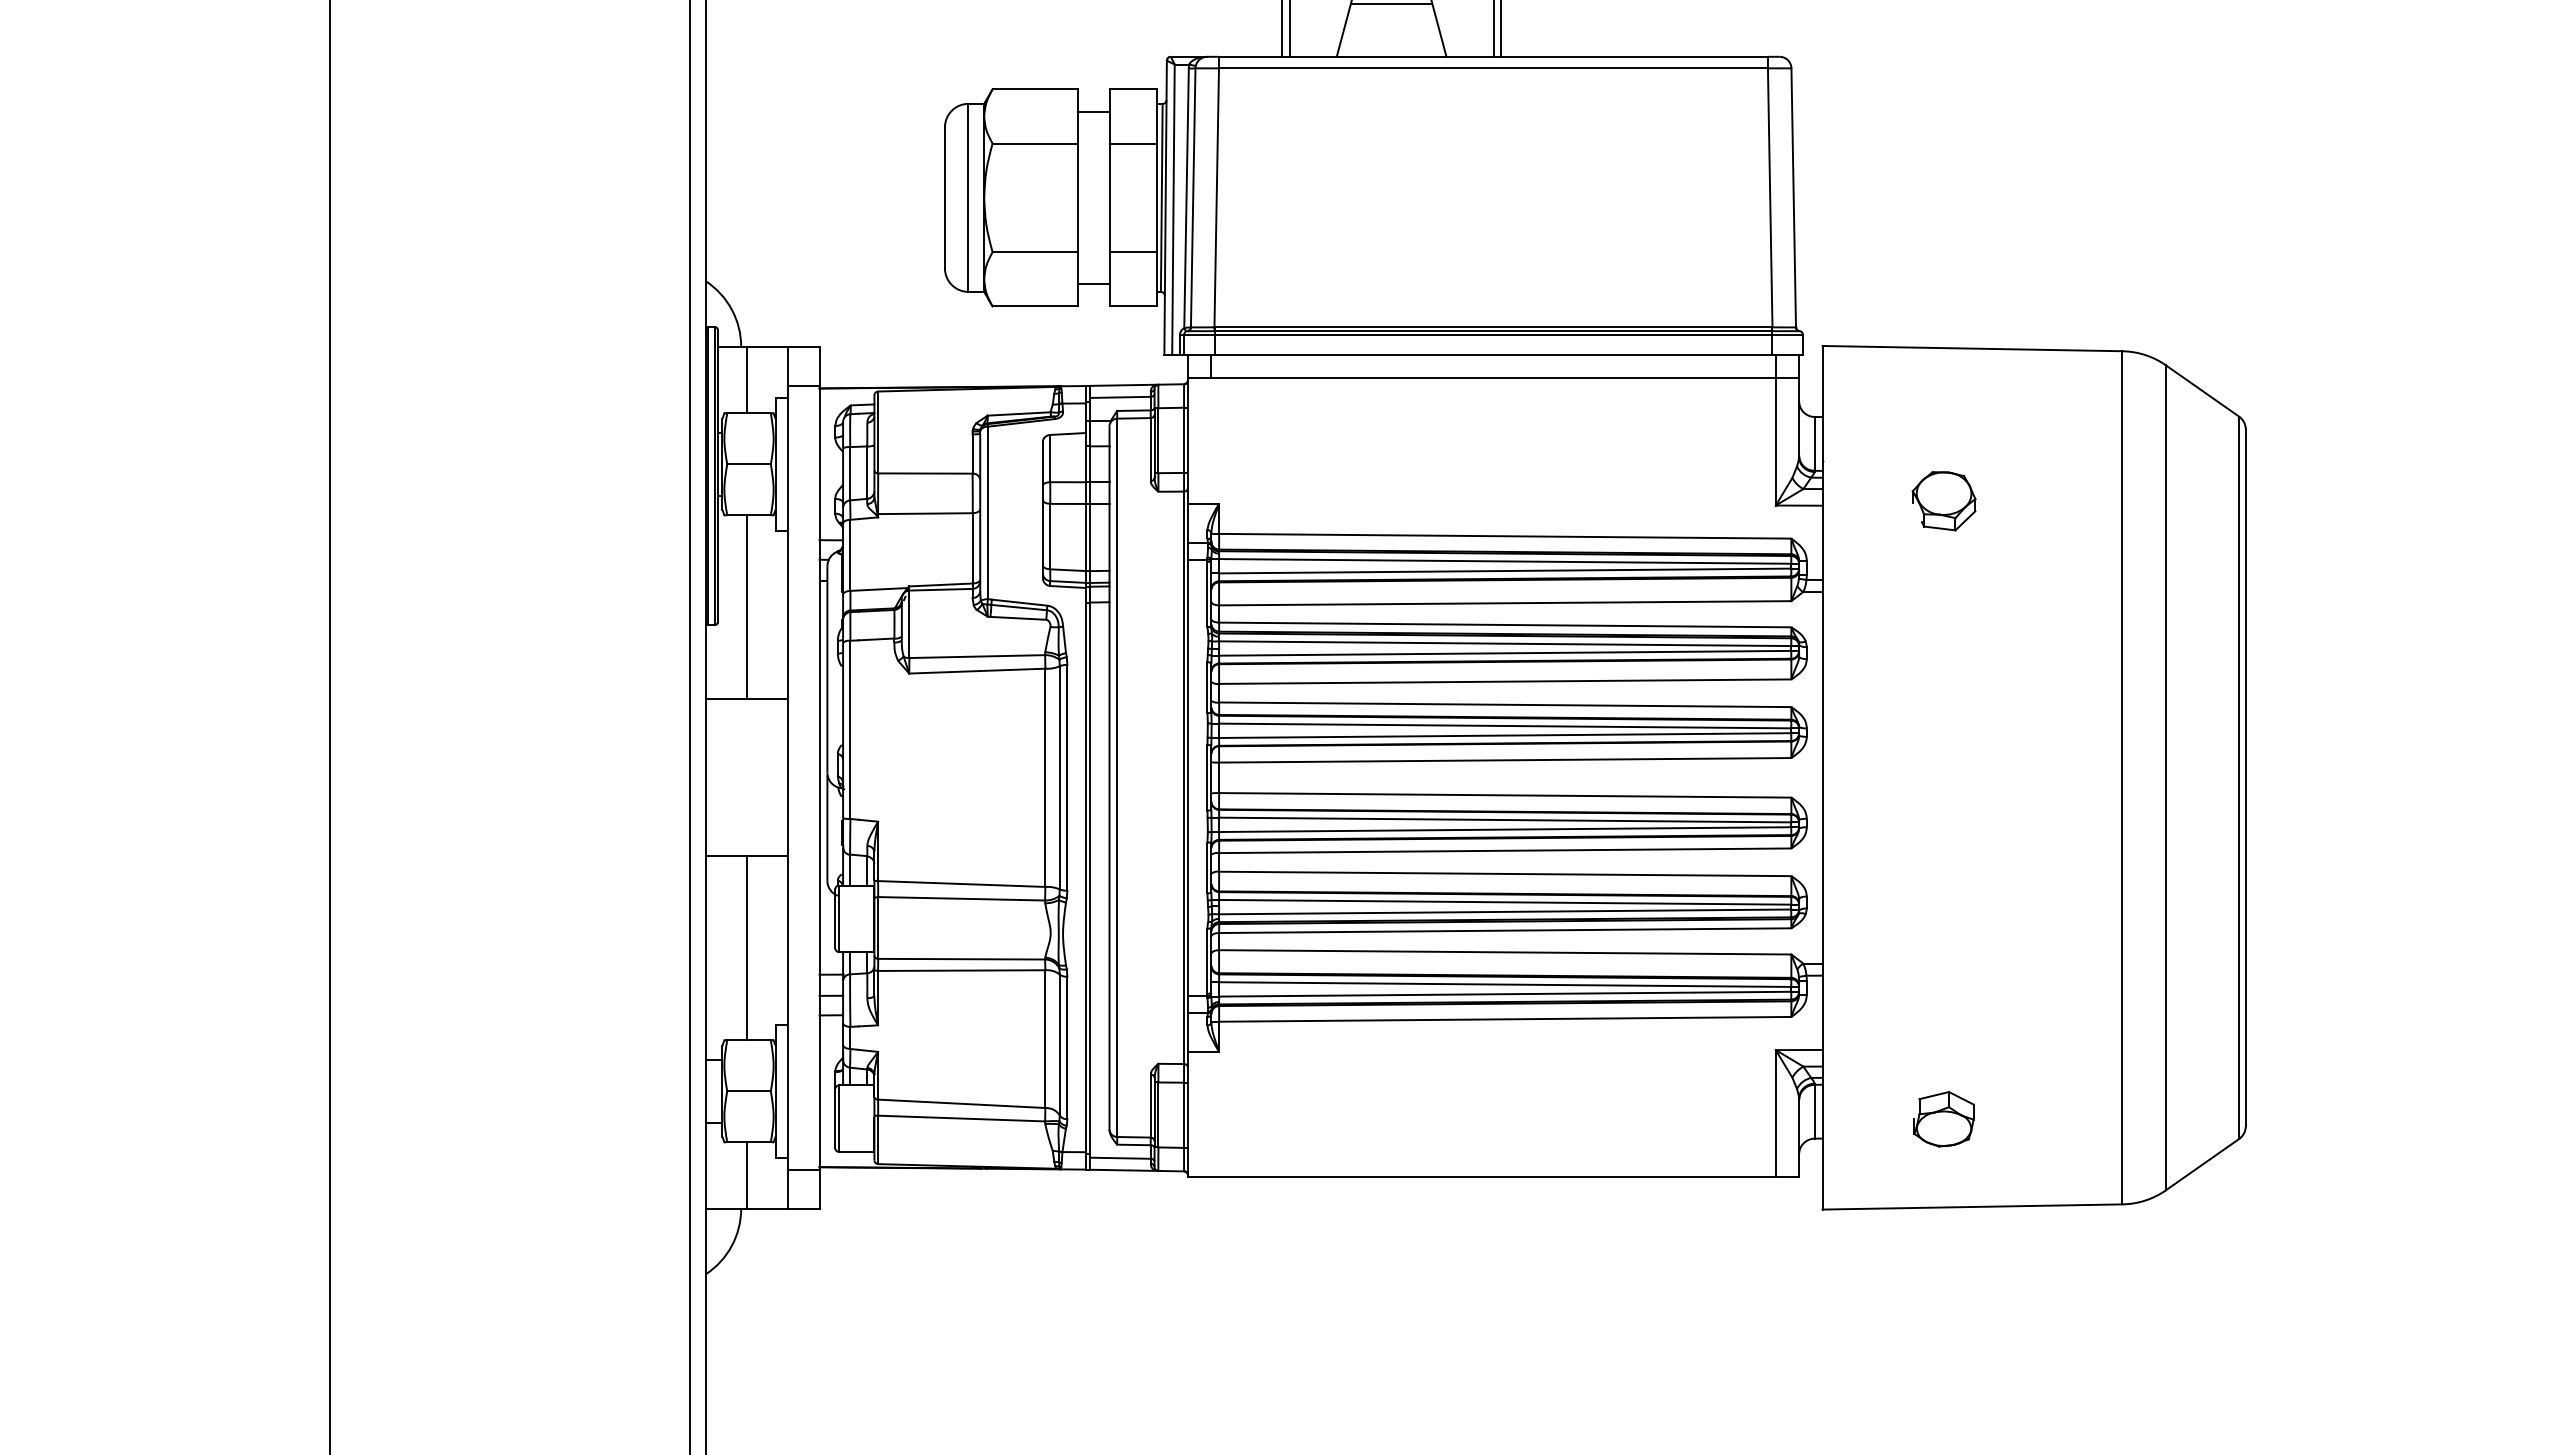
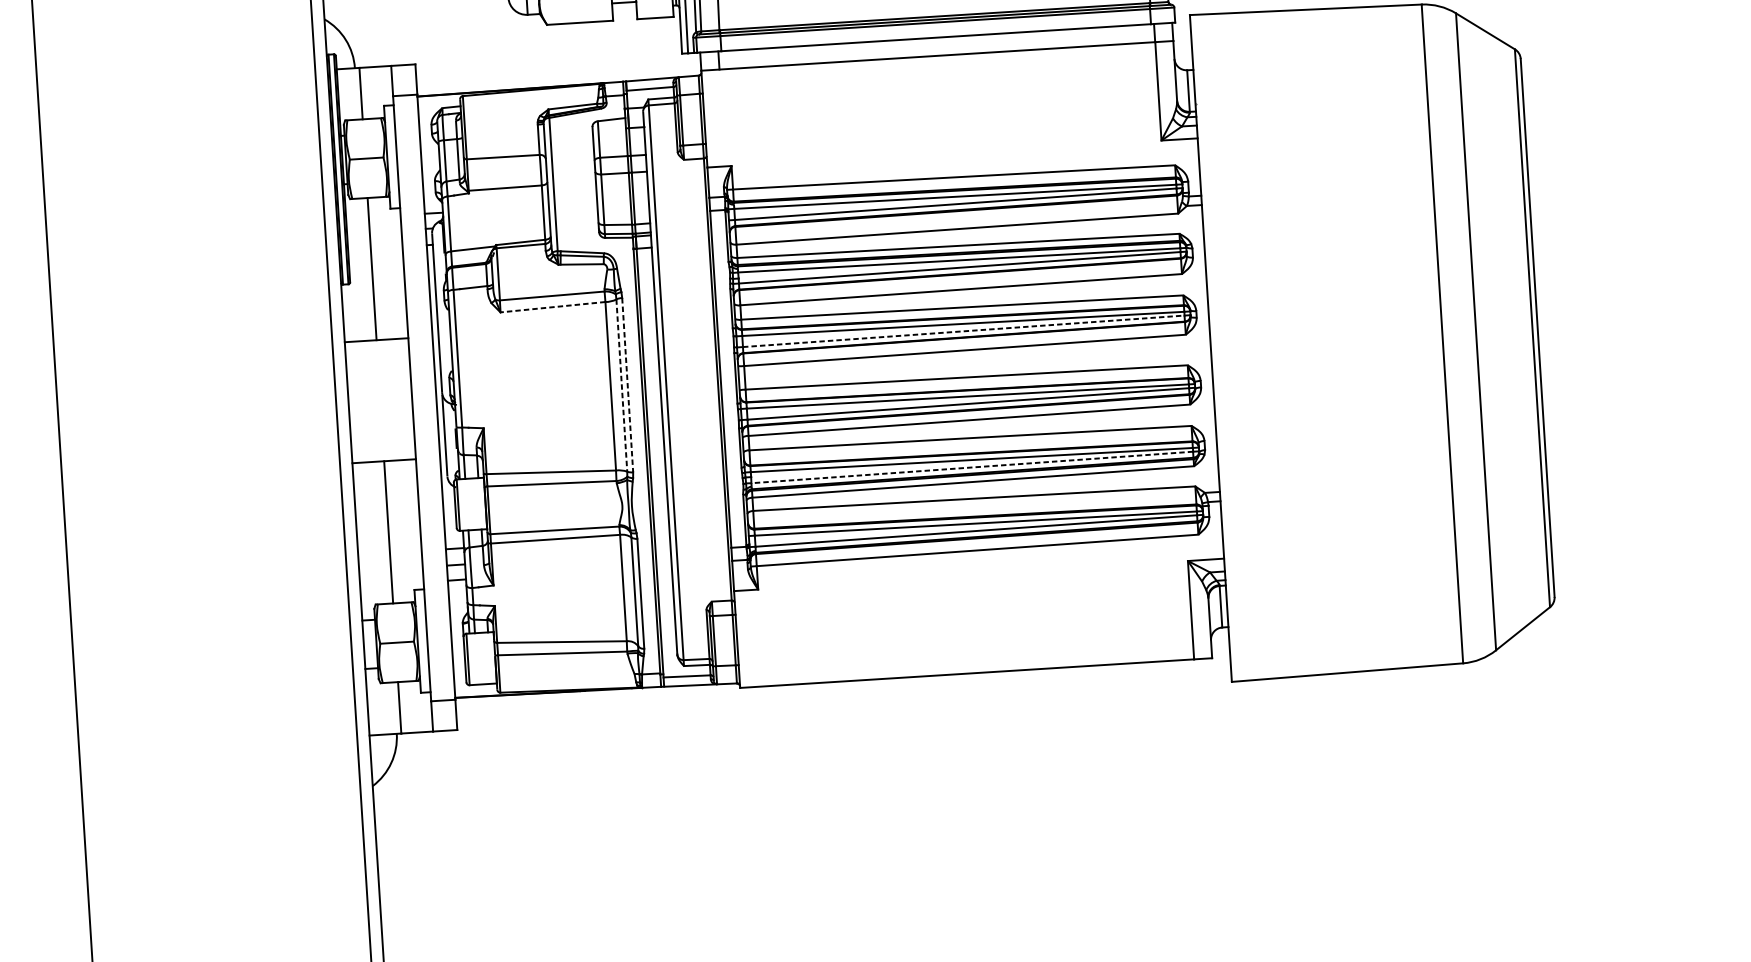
part: (1943, 501) -> (1290, 129), removed
line: (976, 671) -> (552, 307), solid -> dashed
line: (1505, 735) -> (963, 331), solid -> dashed
line: (1059, 777) -> (621, 385), solid -> dashed
line: (1067, 777) -> (627, 384), solid -> dashed
line: (1504, 911) -> (971, 467), solid -> dashed
part: (1943, 1119) -> (1320, 606), removed

